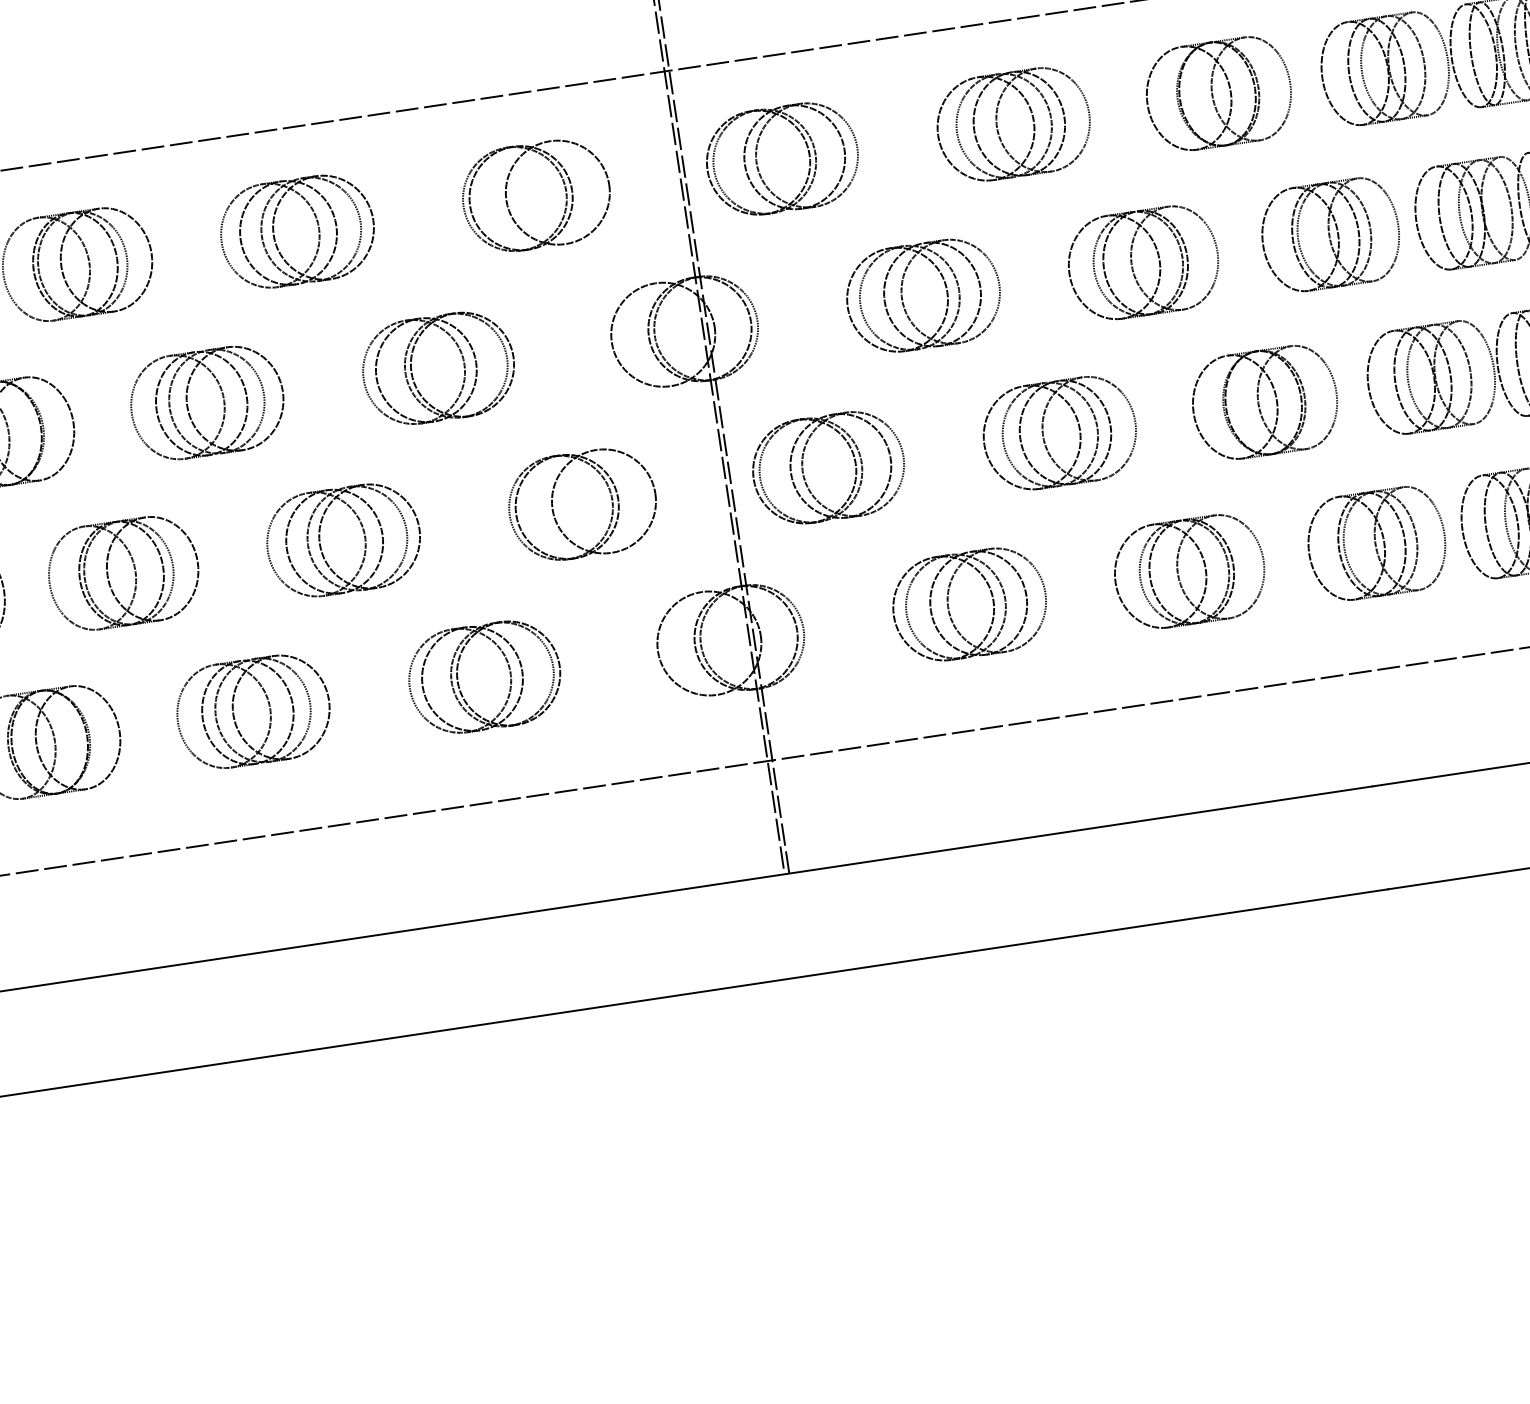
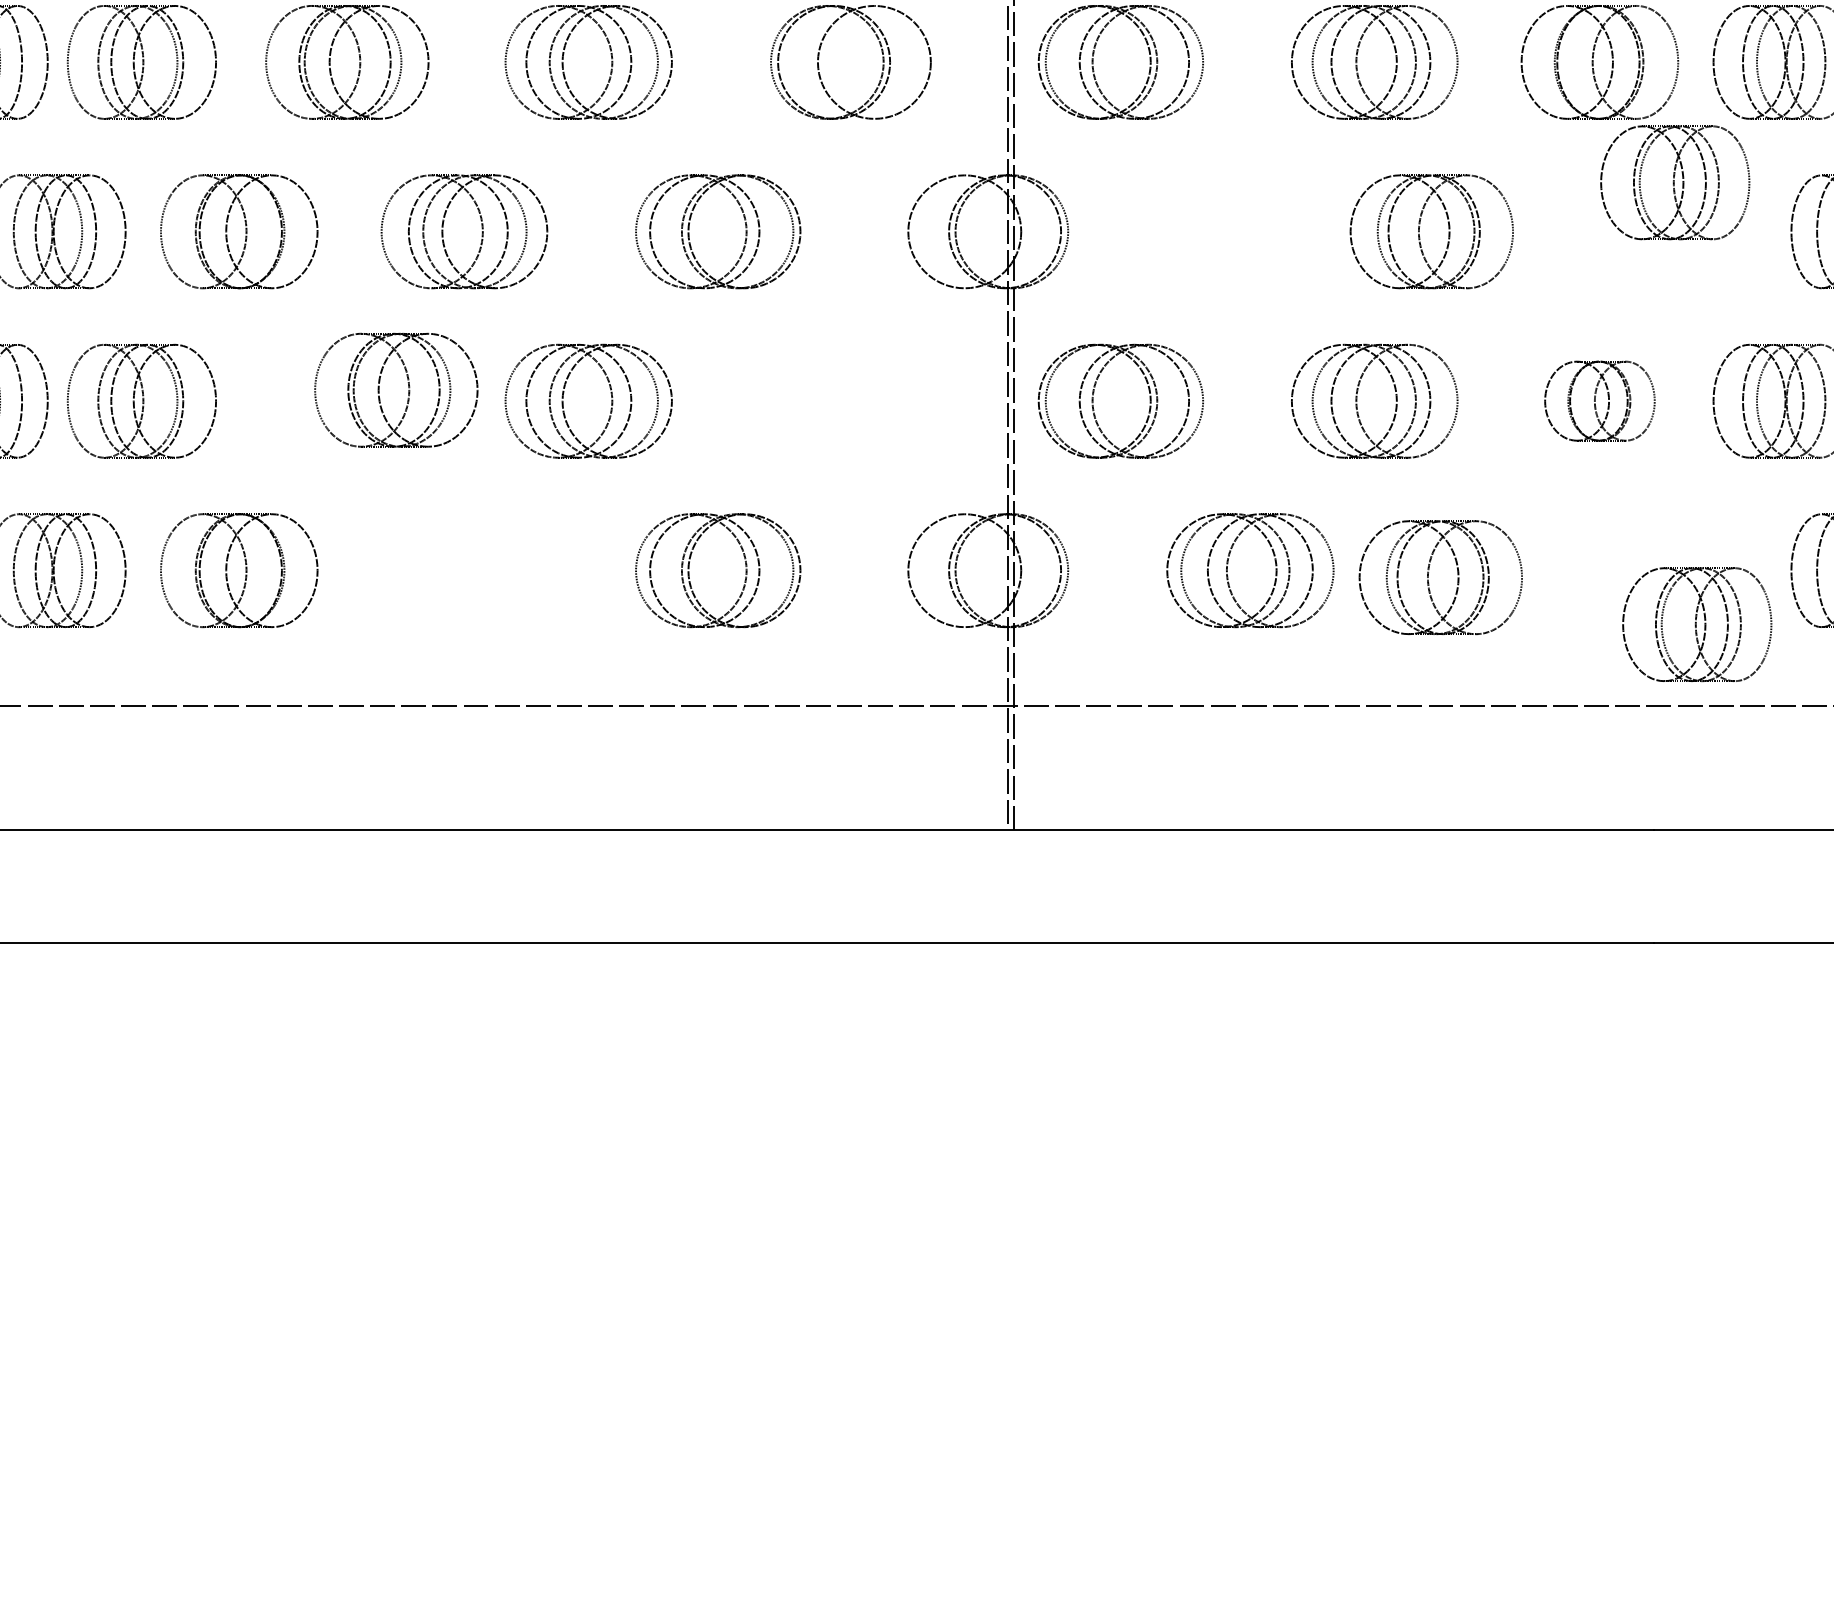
part: (1330, 234) -> (1675, 182), moved
part: (1132, 264) -> (1419, 231), moved
part: (902, 293) -> (1228, 225), removed
part: (1264, 401) -> (1599, 400), size x0.7
part: (553, 504) -> (819, 396), removed
part: (1377, 543) -> (1697, 624), moved
part: (134, 569) -> (408, 388), moved
part: (1178, 573) -> (1428, 577), moved
part: (269, 710) -> (481, 572), removed

